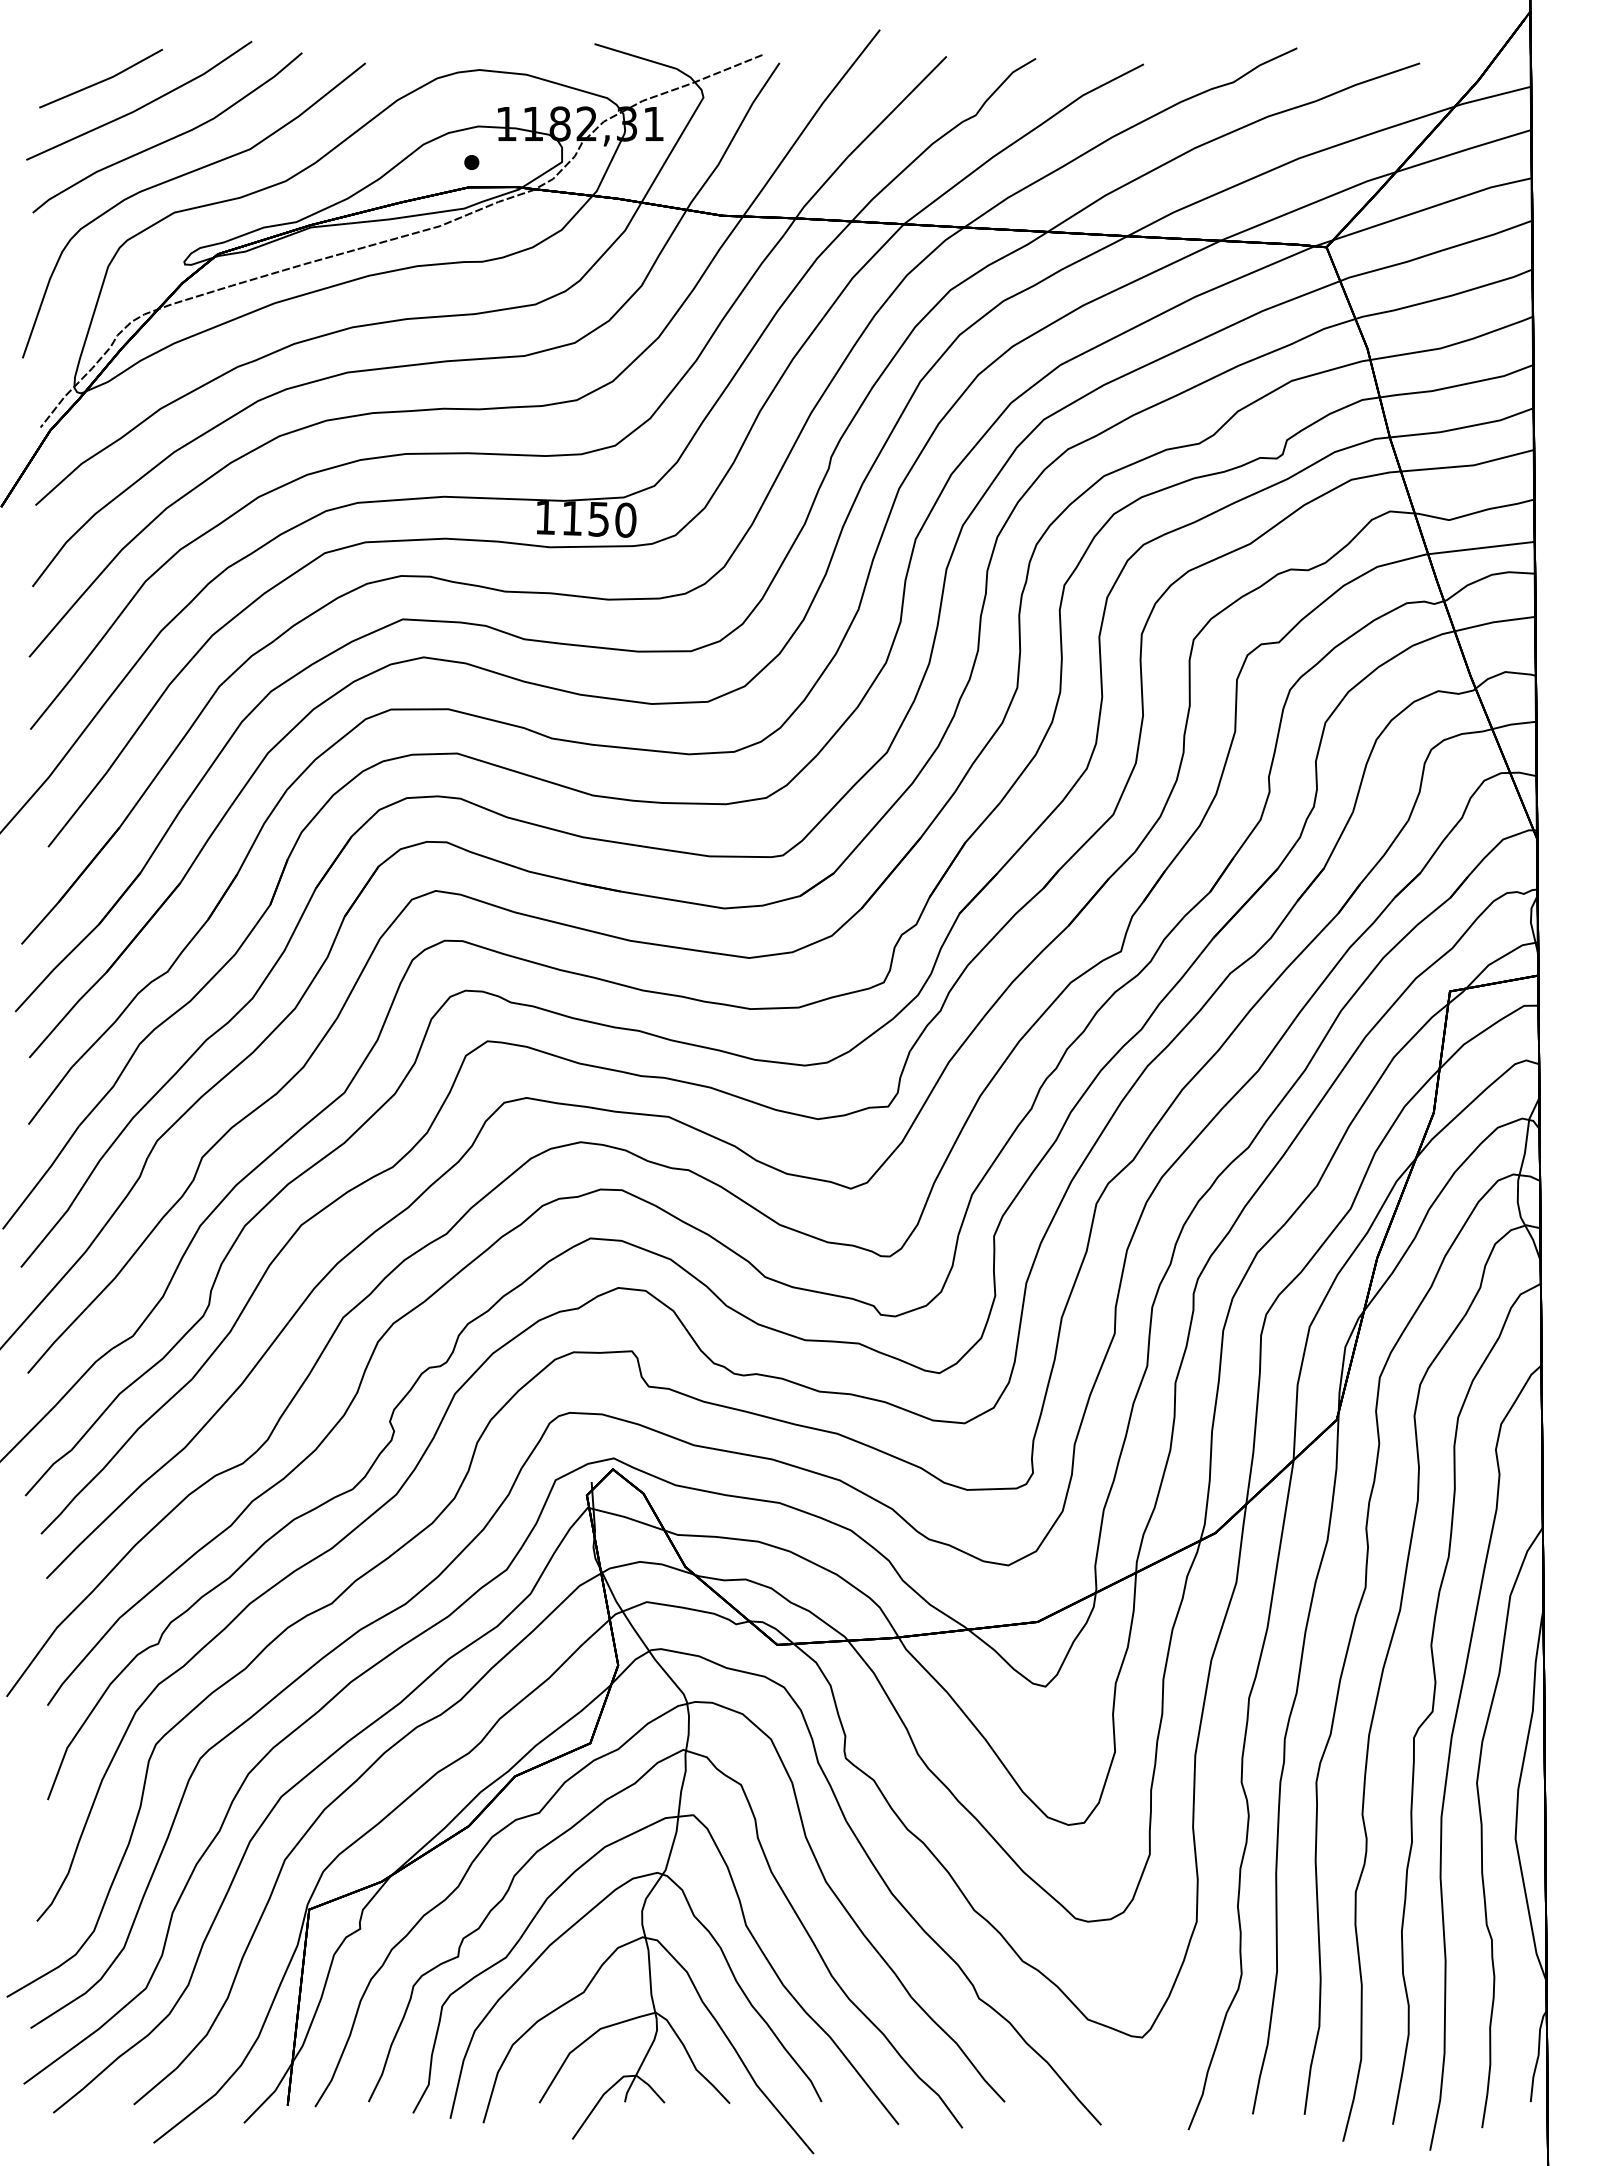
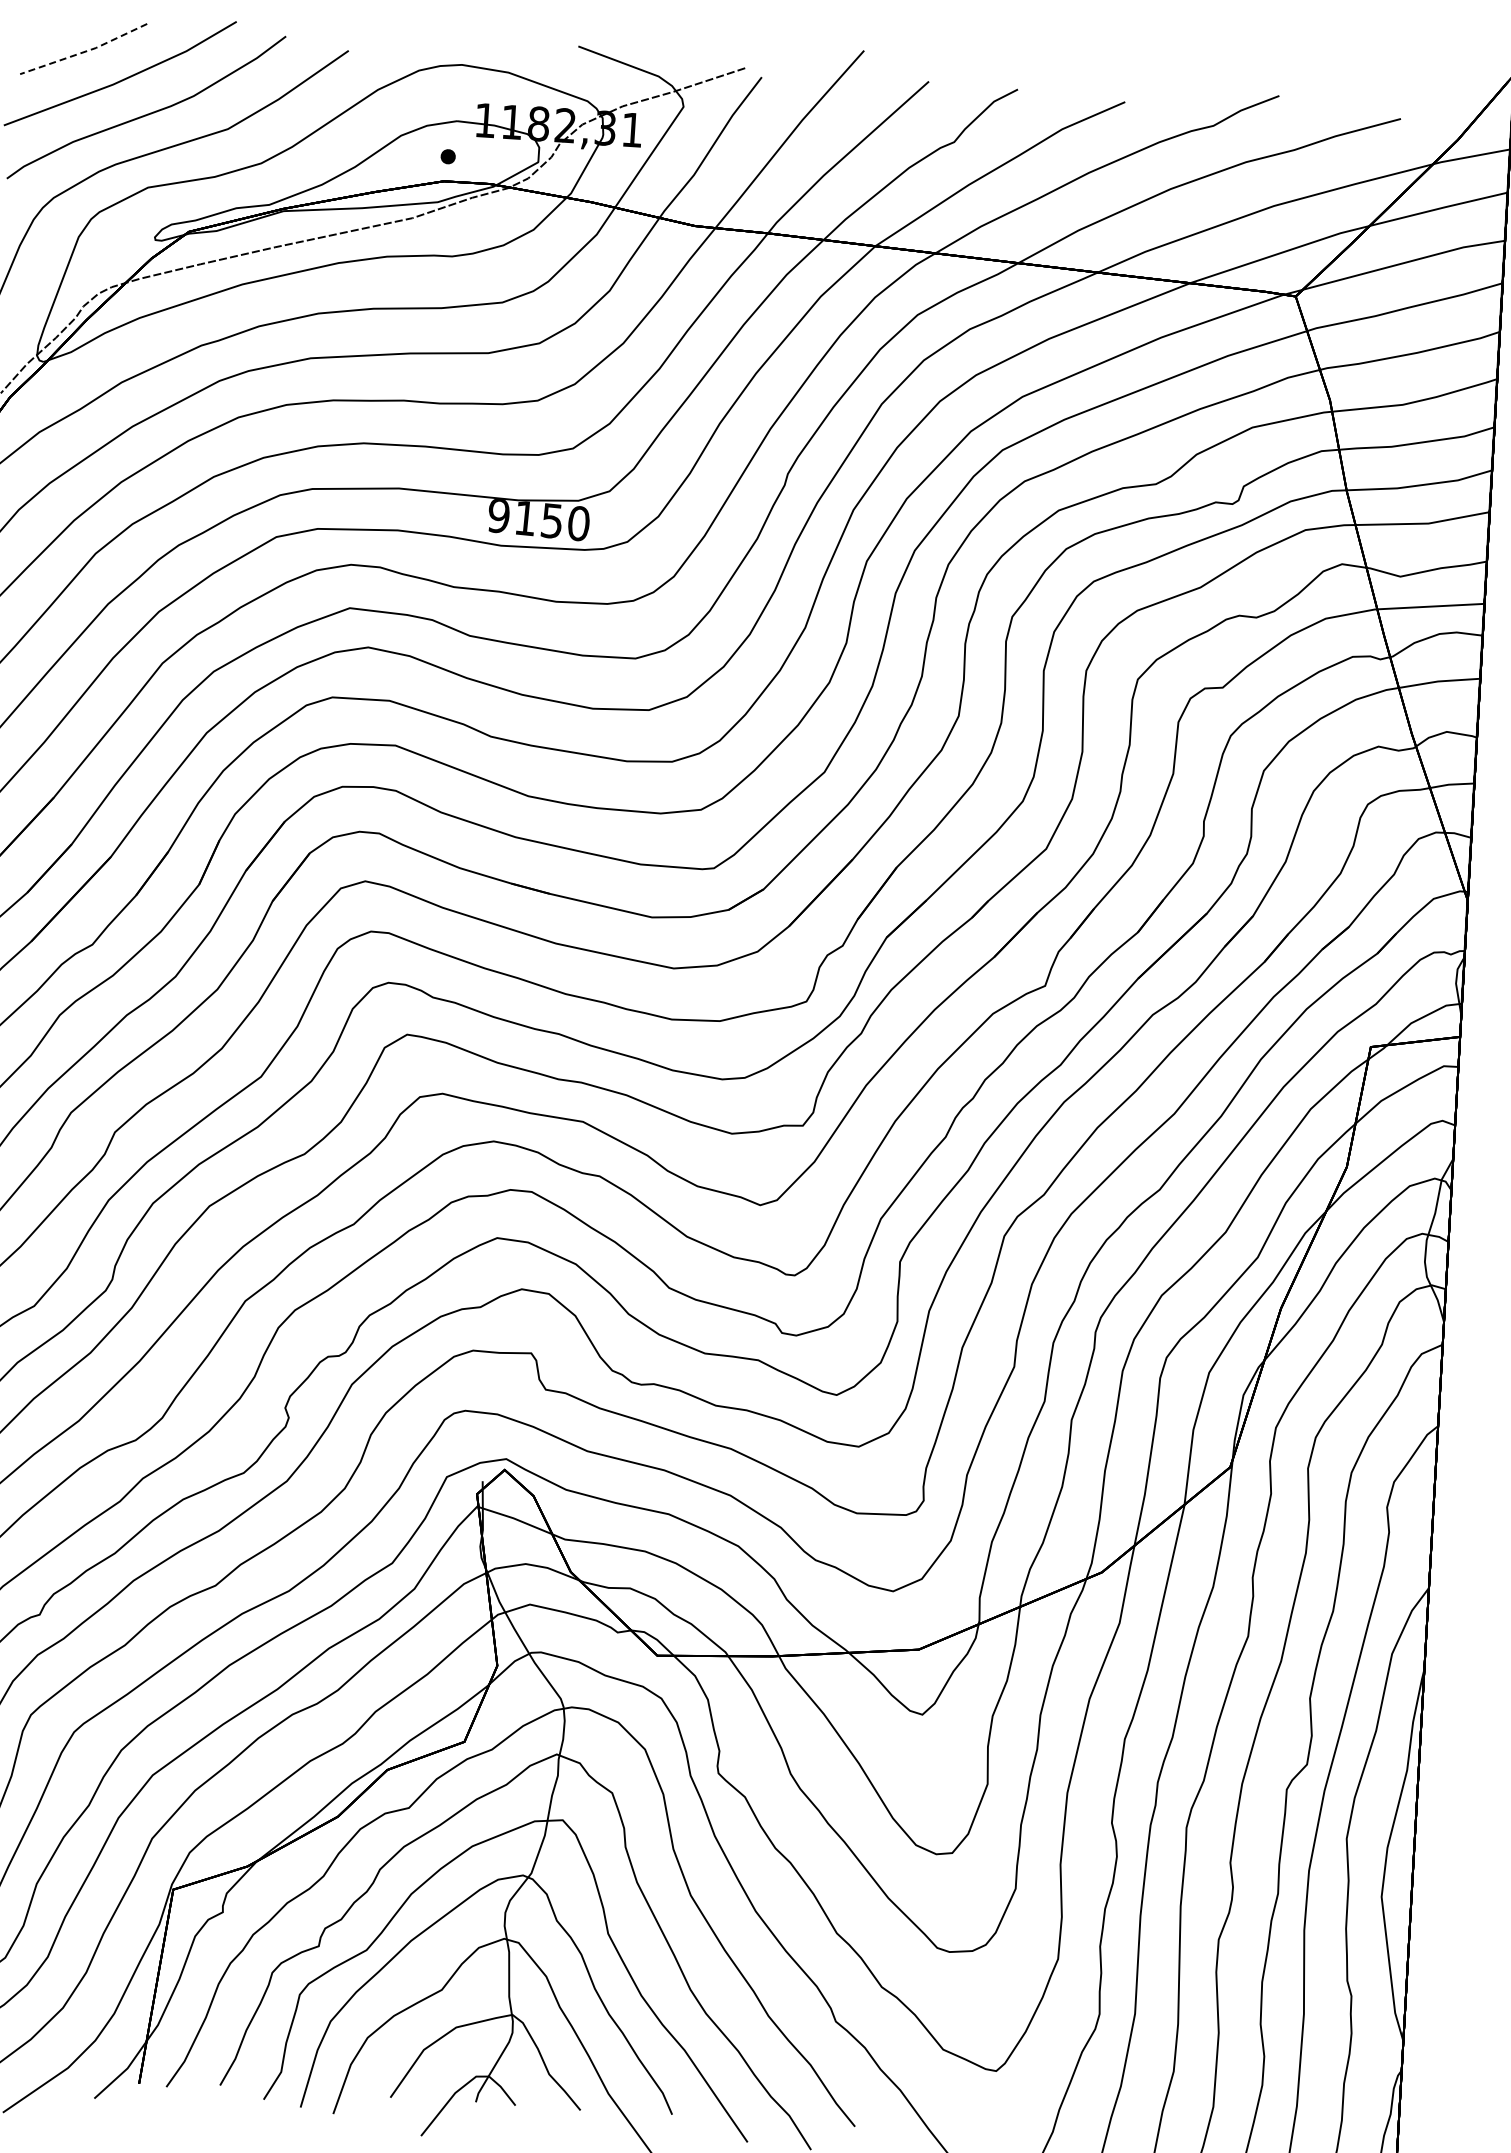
line: (102, 81) -> (84, 52), solid -> dashed
text: (545, 518) -> (498, 516), 1150 -> 9150

